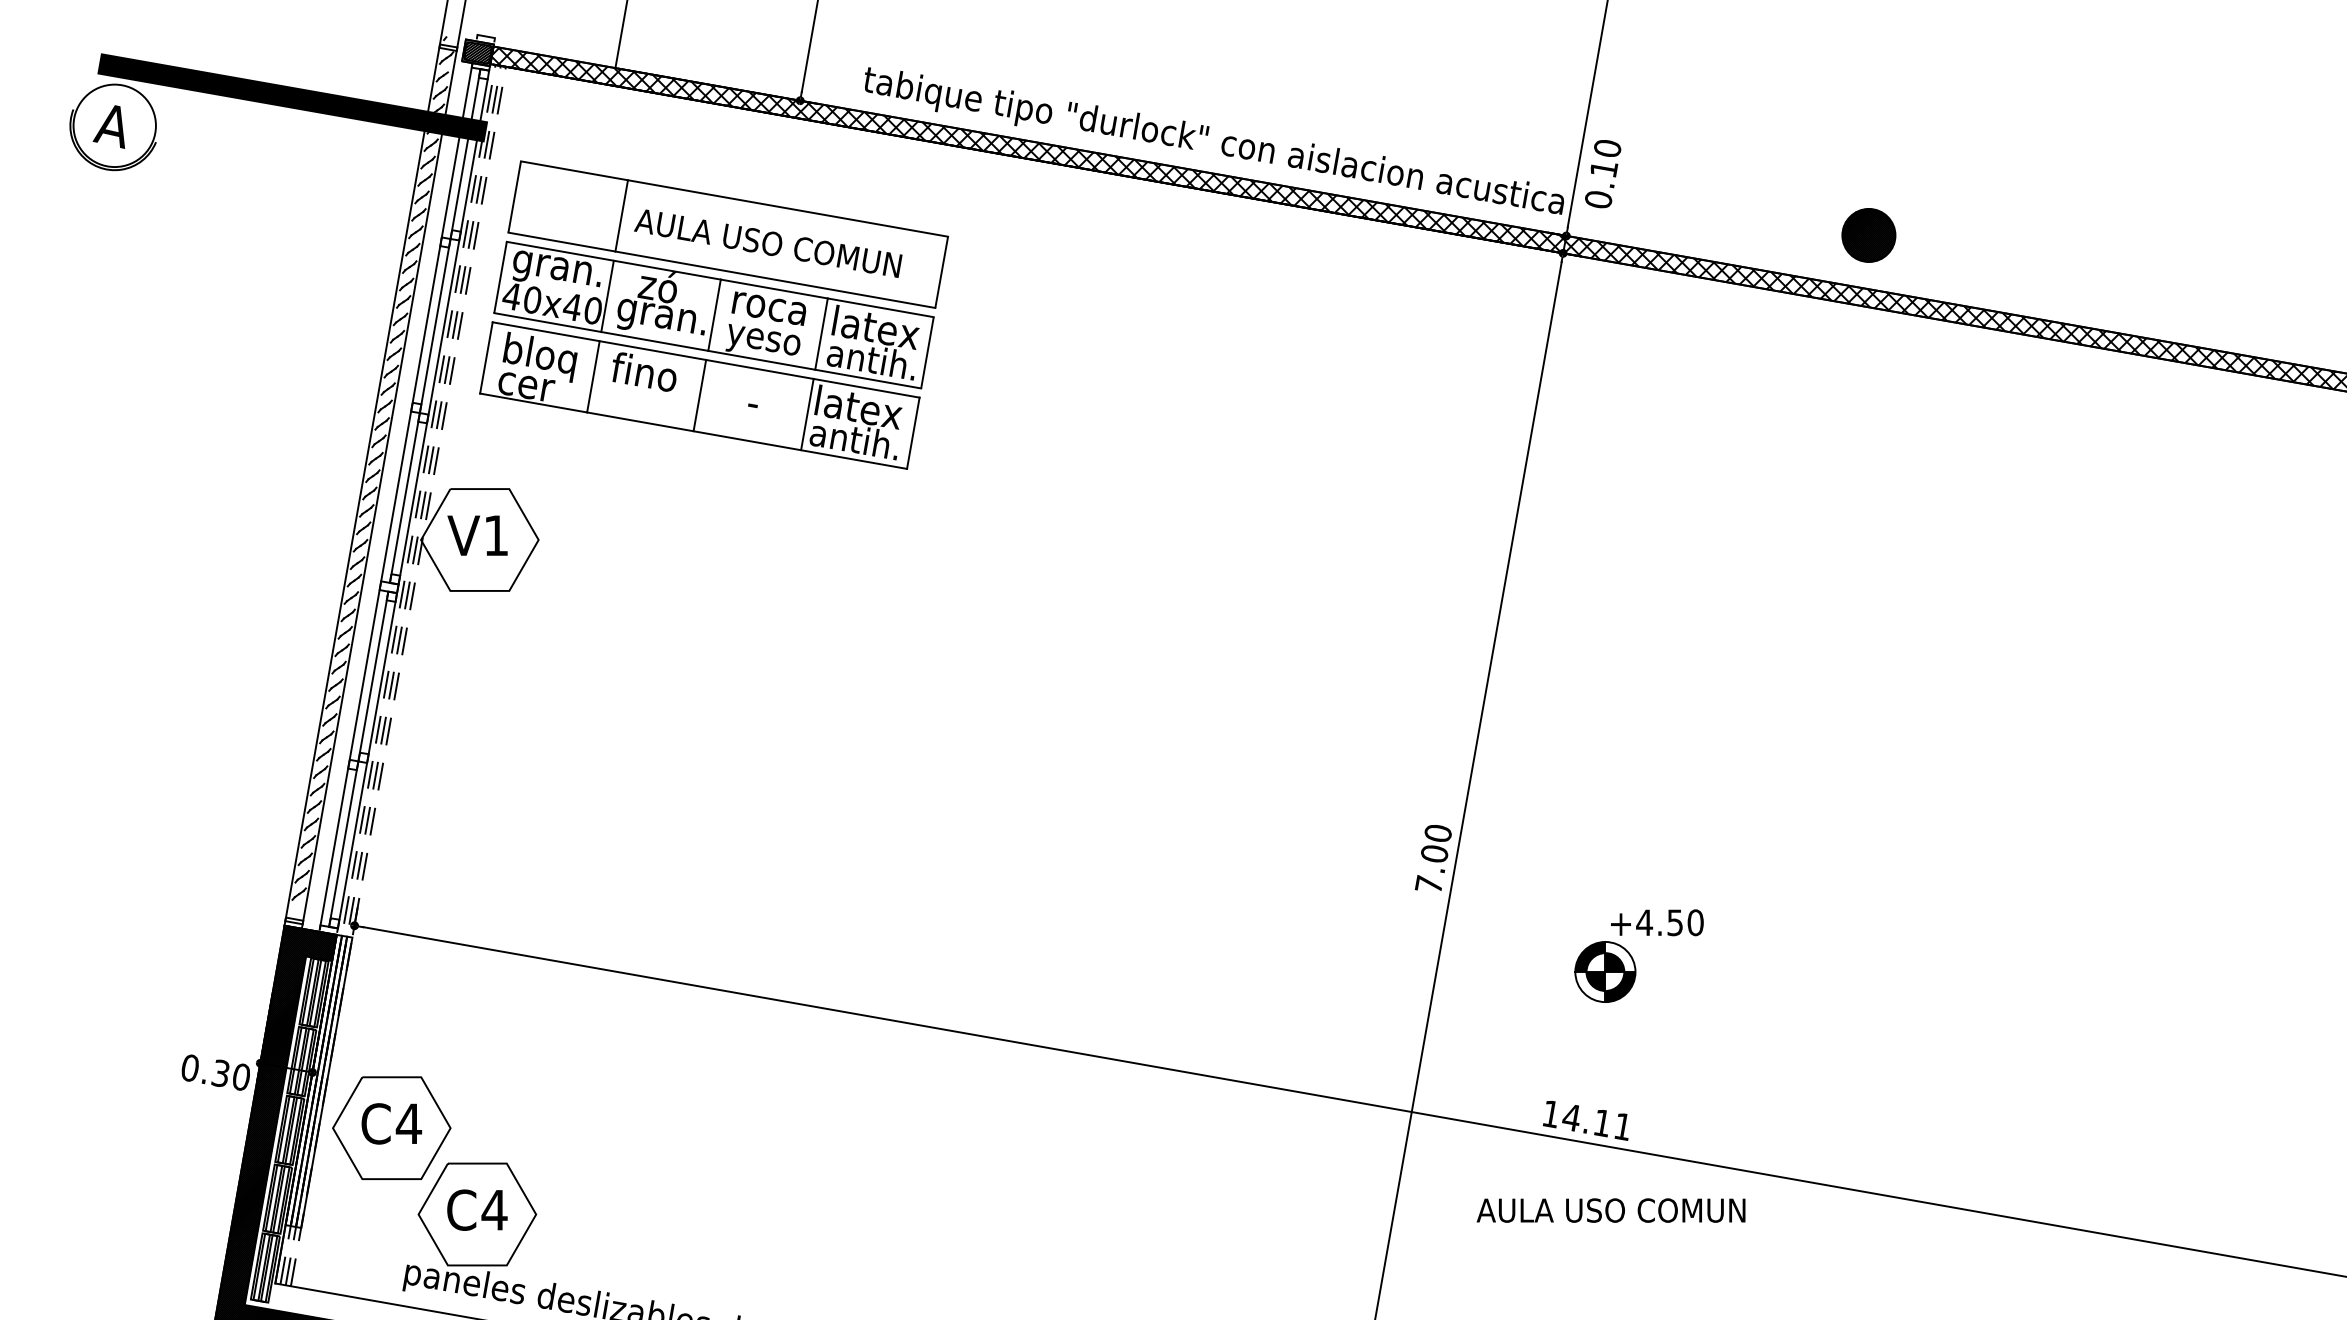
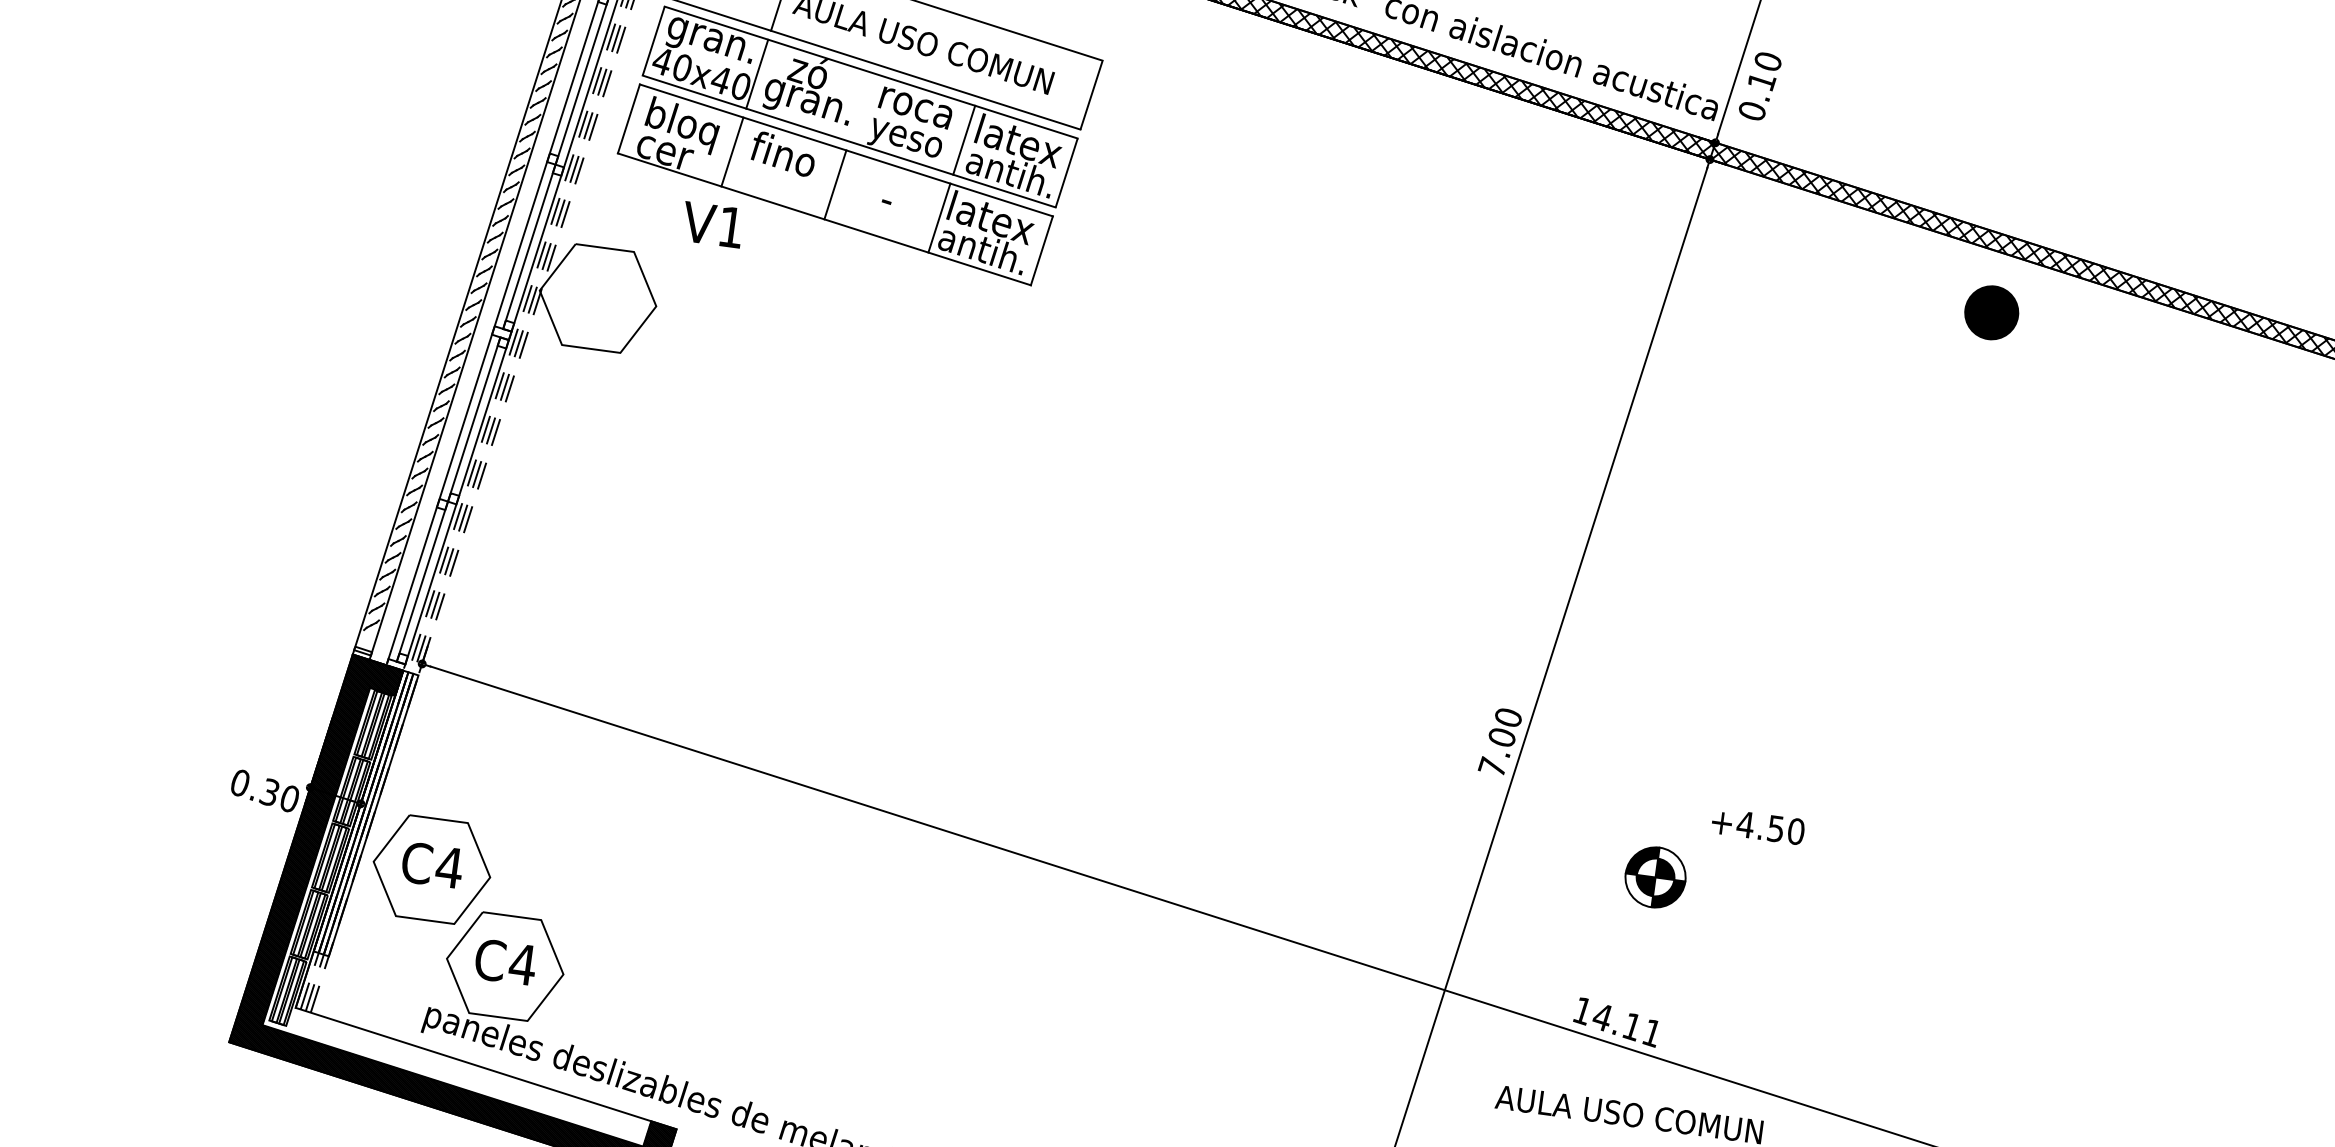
part: (1868, 235) -> (1991, 312), moved
line: (714, 314) -> (860, 106), removed
text: (477, 535) -> (712, 224), moved
text: (1657, 922) -> (1758, 826), moved

